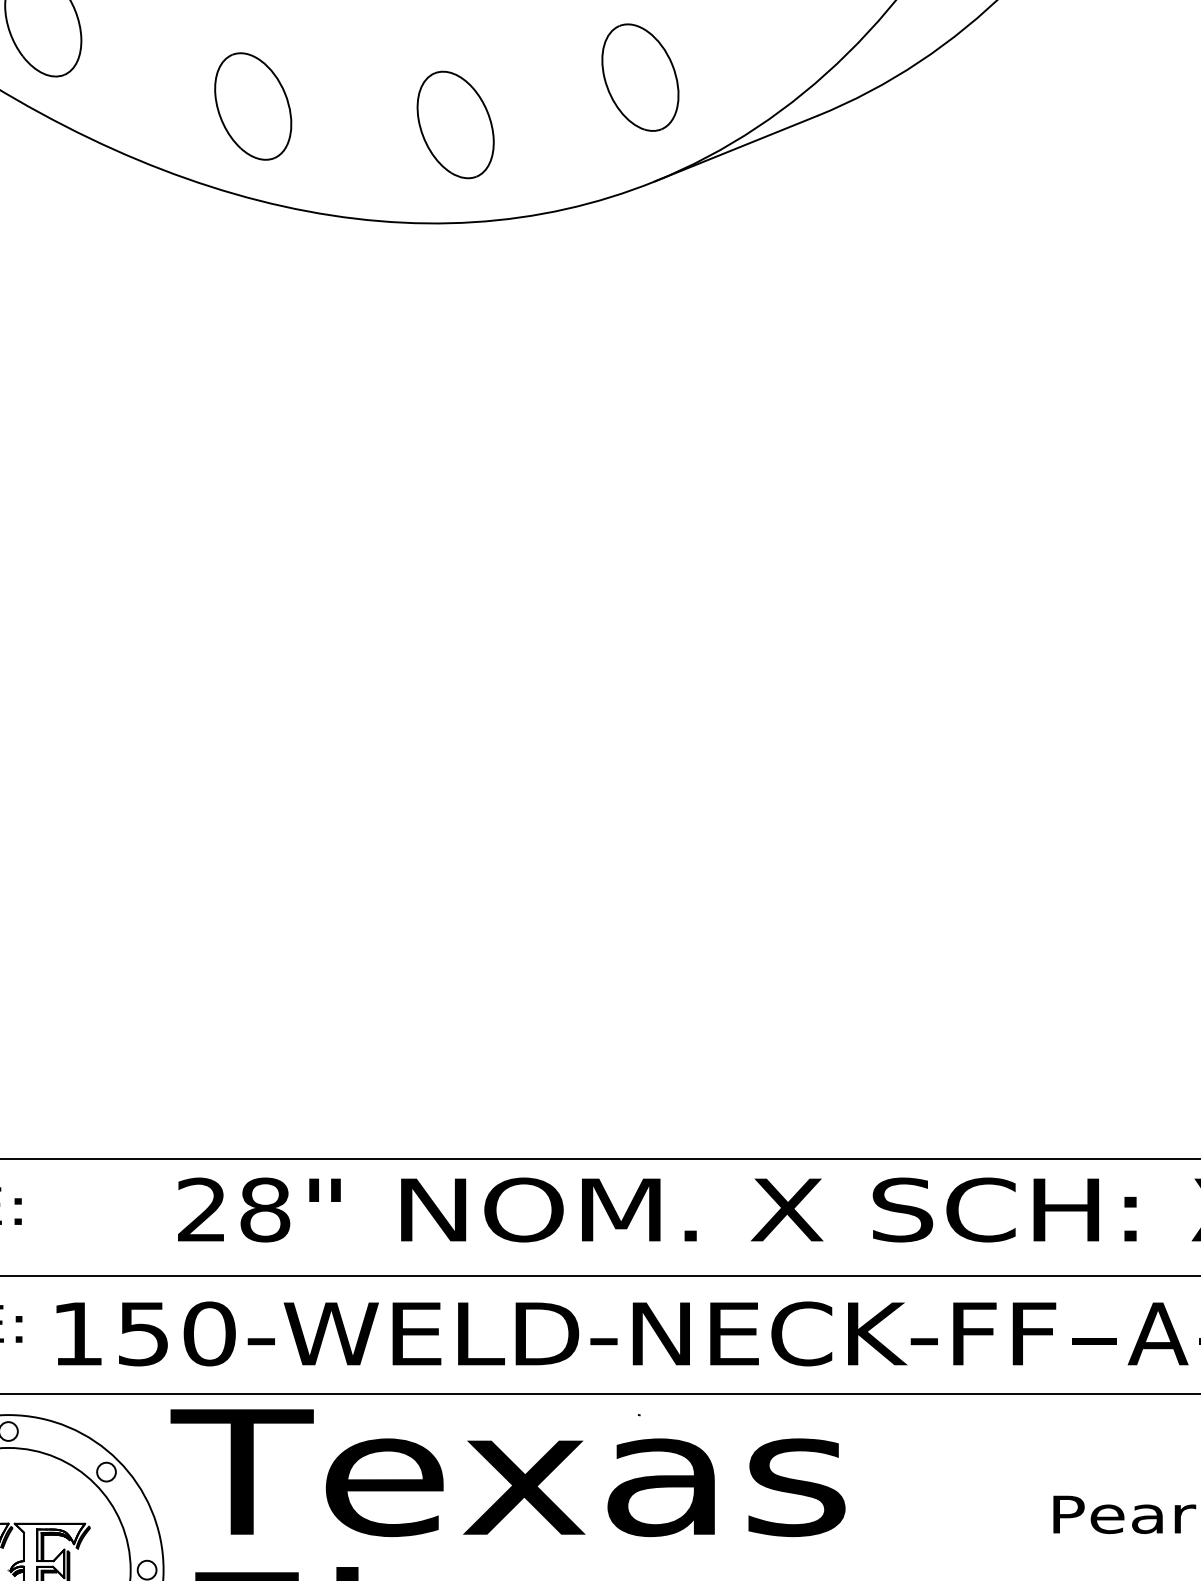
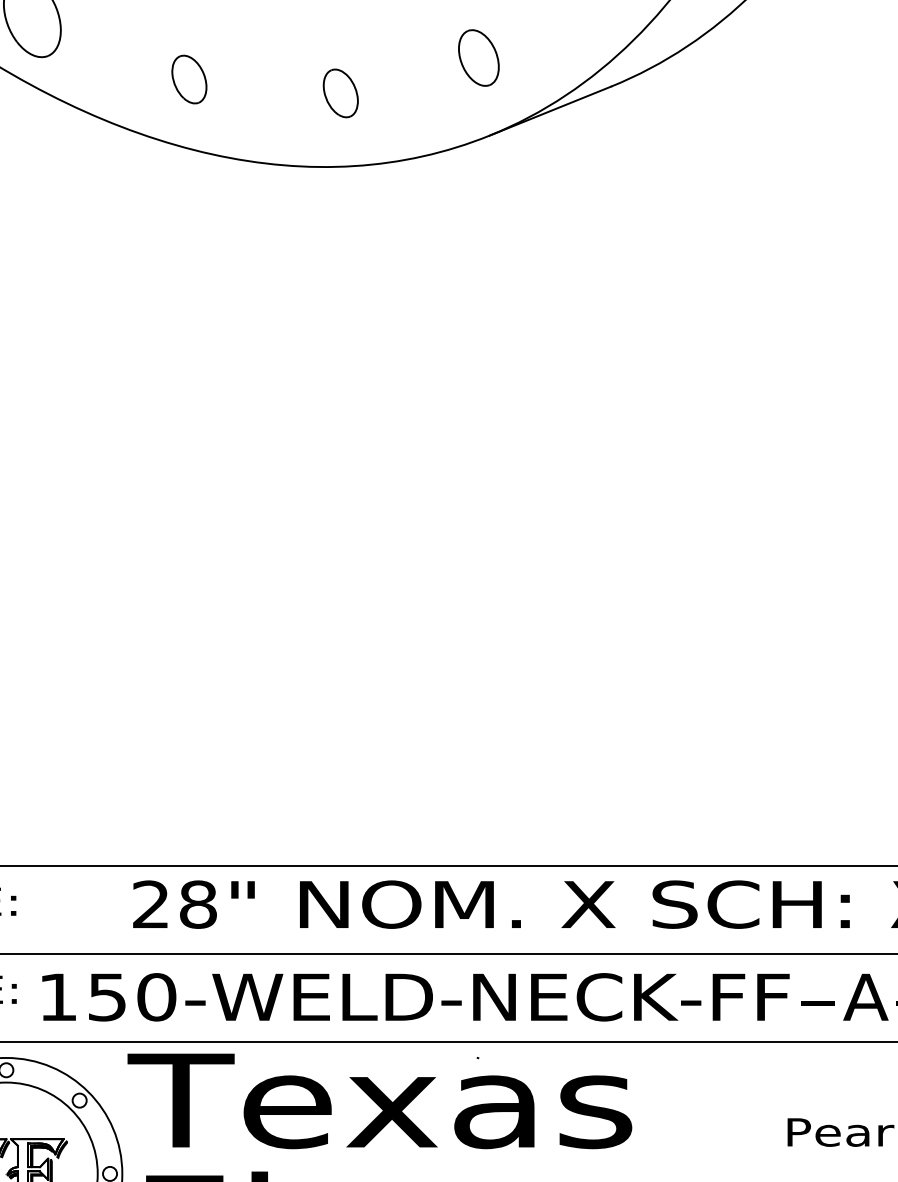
part: (639, 76) -> (478, 57), size x0.7
part: (253, 106) -> (189, 79), size x0.6
part: (455, 125) -> (340, 93), size x0.6

